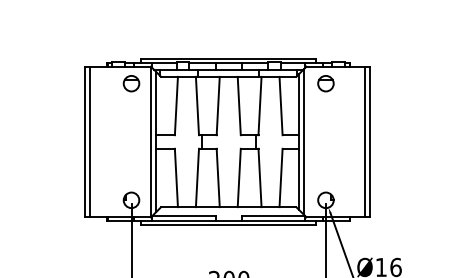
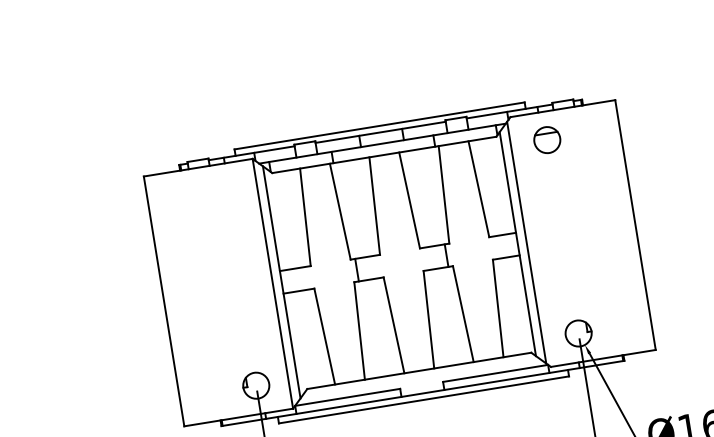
part: (131, 83) -> (224, 192), removed
line: (90, 141) -> (172, 299), removed
line: (364, 141) -> (626, 225), removed

